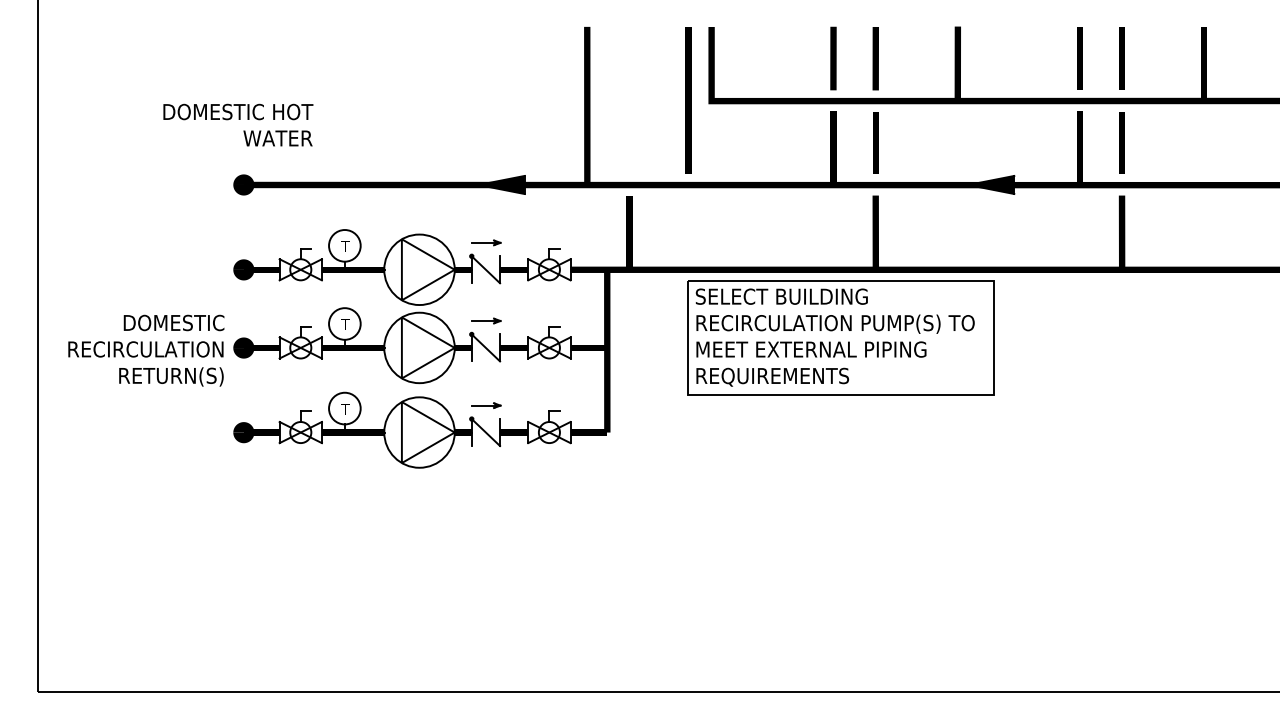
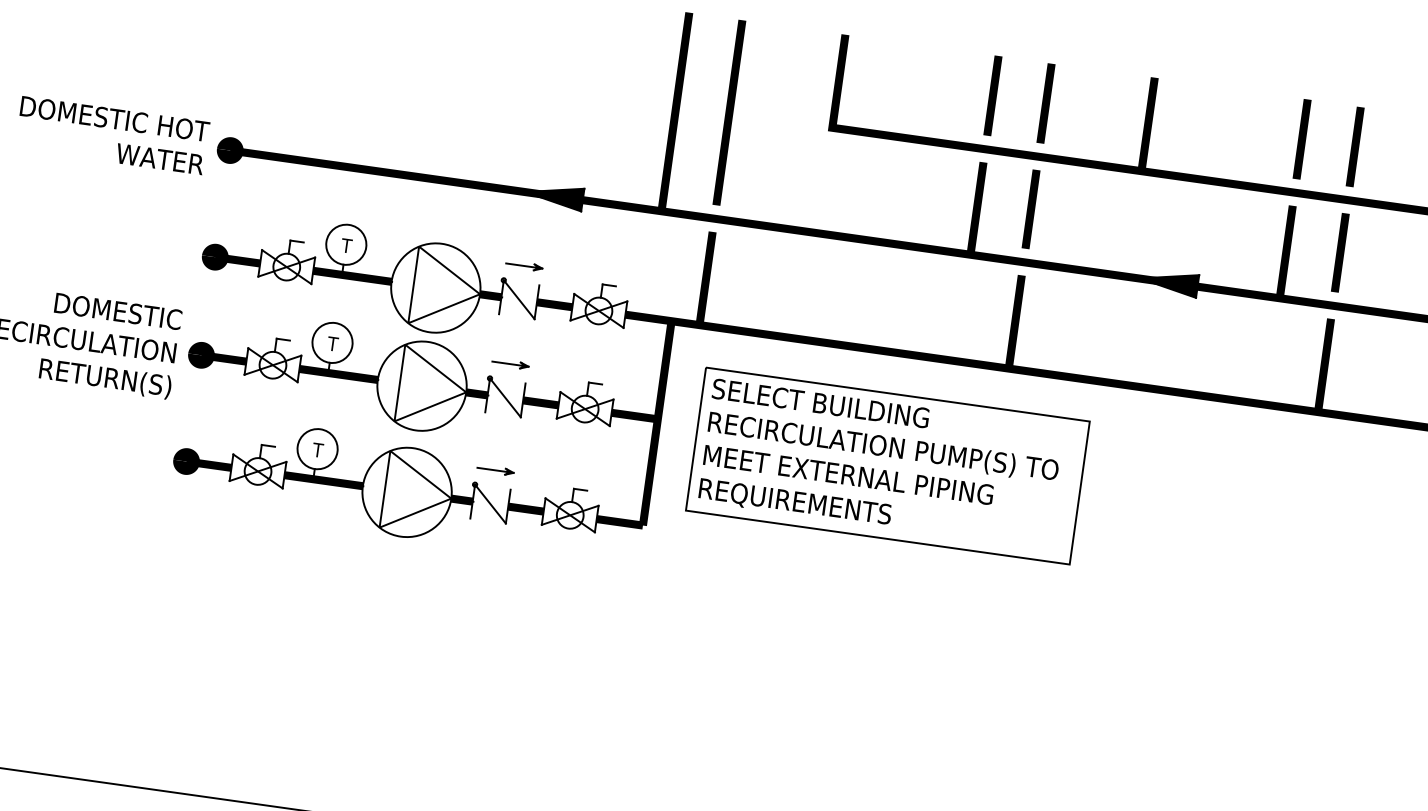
line: (688, 100) -> (729, 112), moved
text: (238, 124) -> (112, 134), moved
part: (840, 337) -> (887, 465), moved

